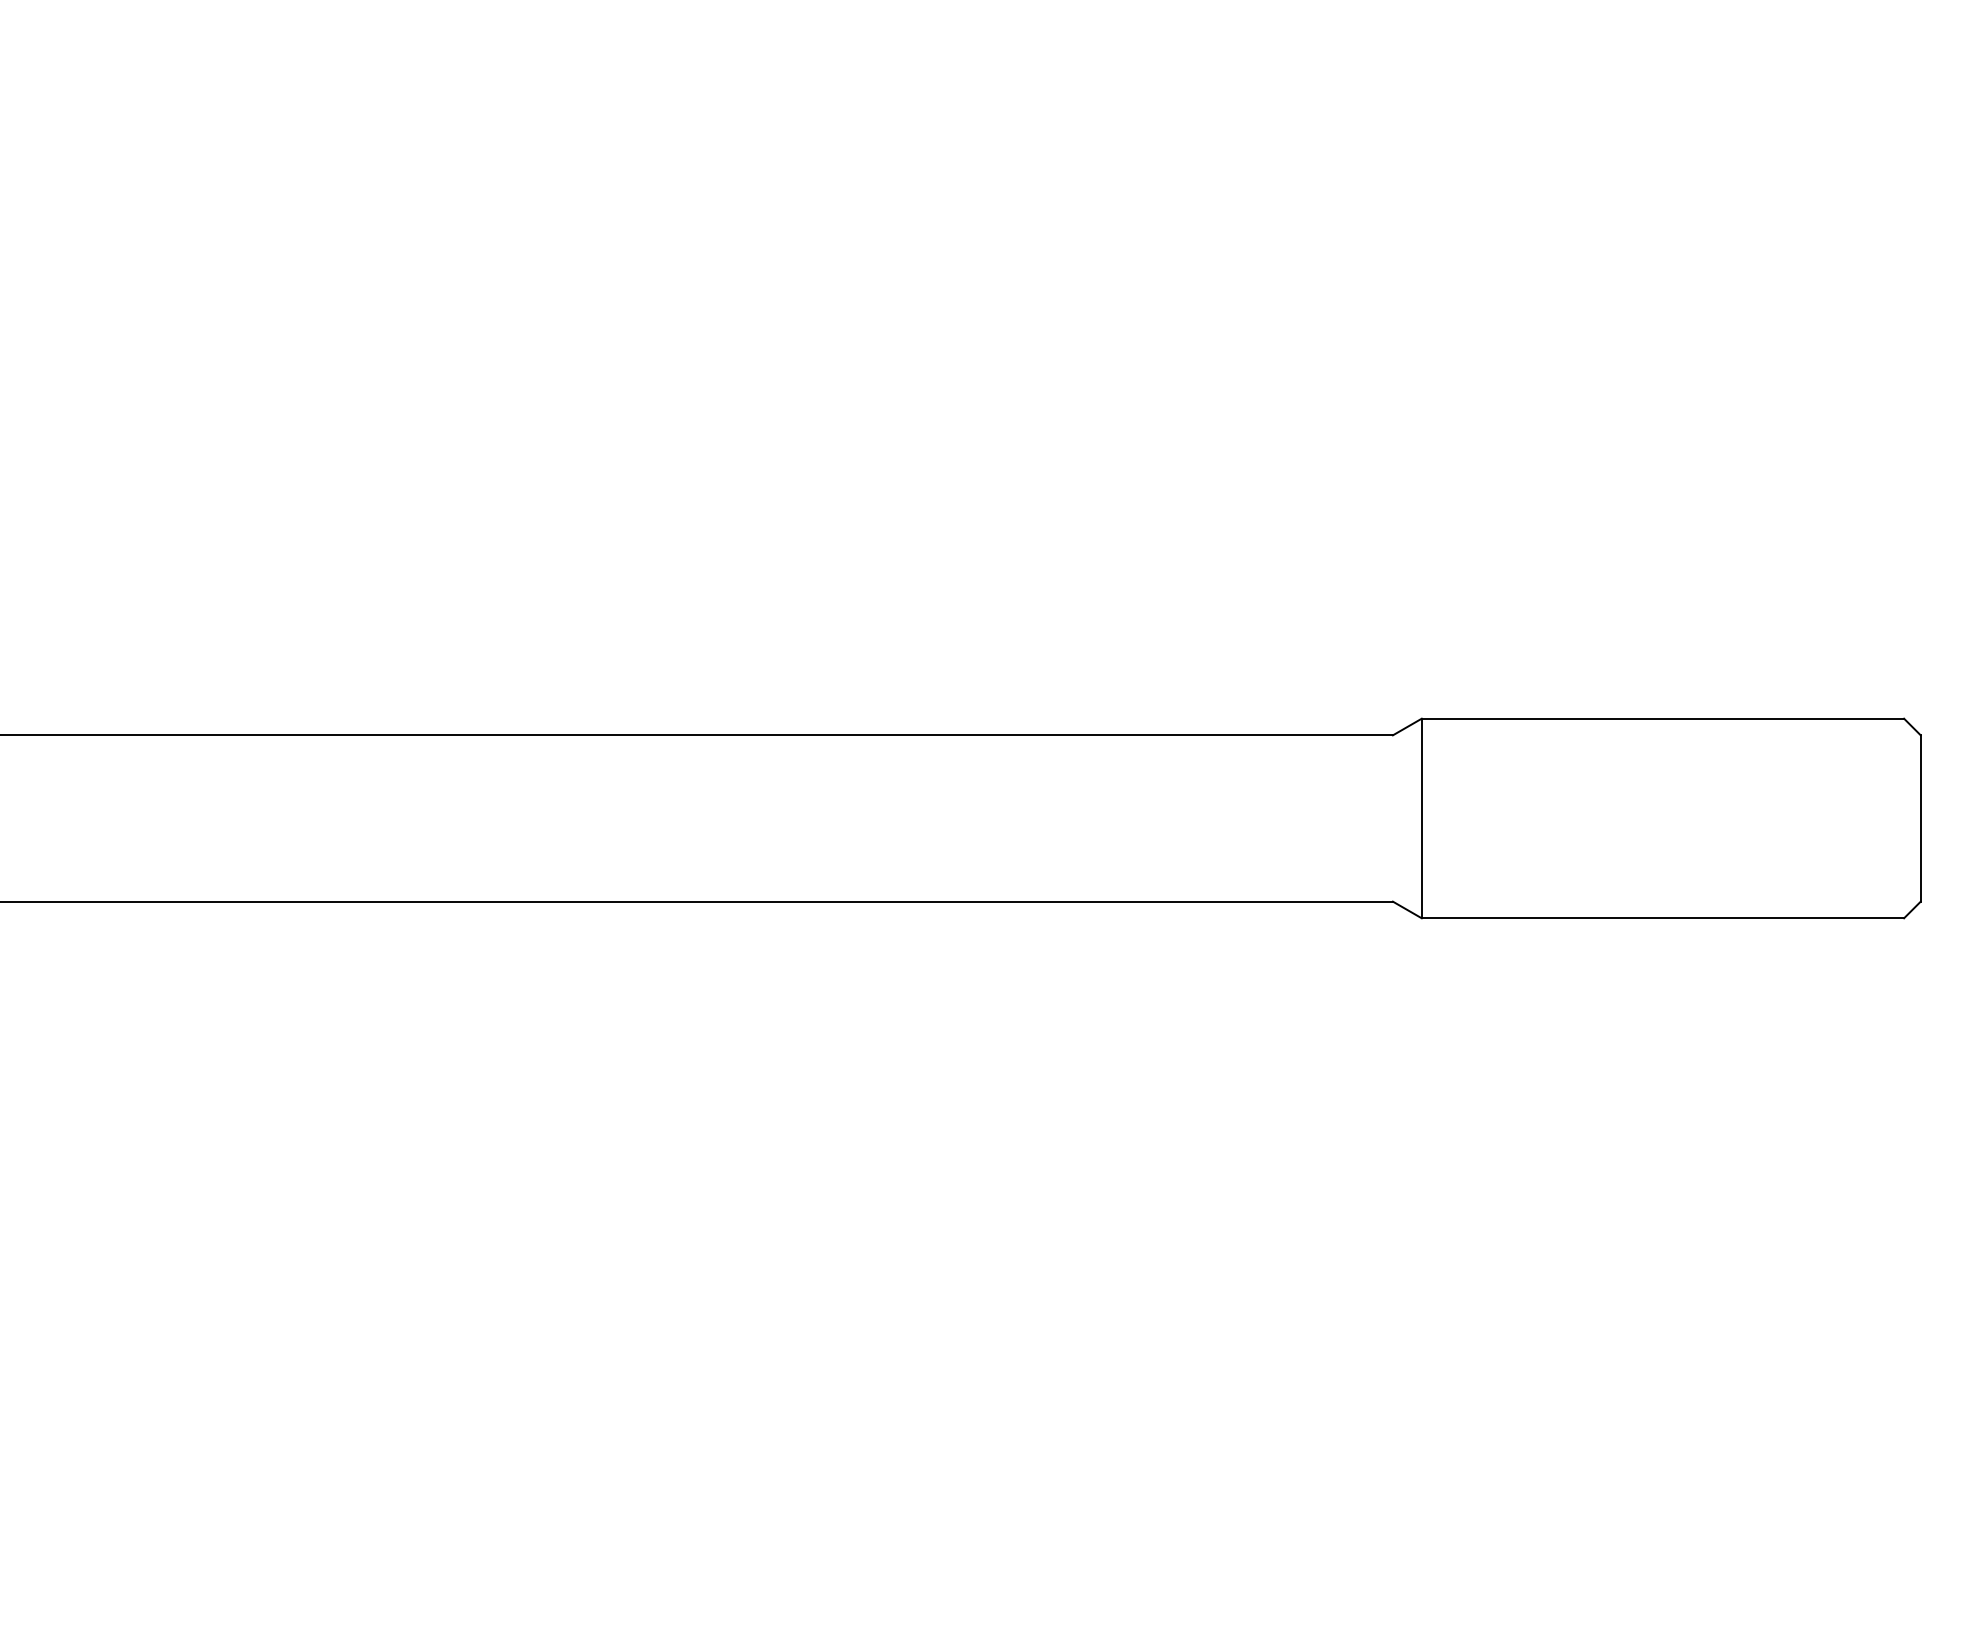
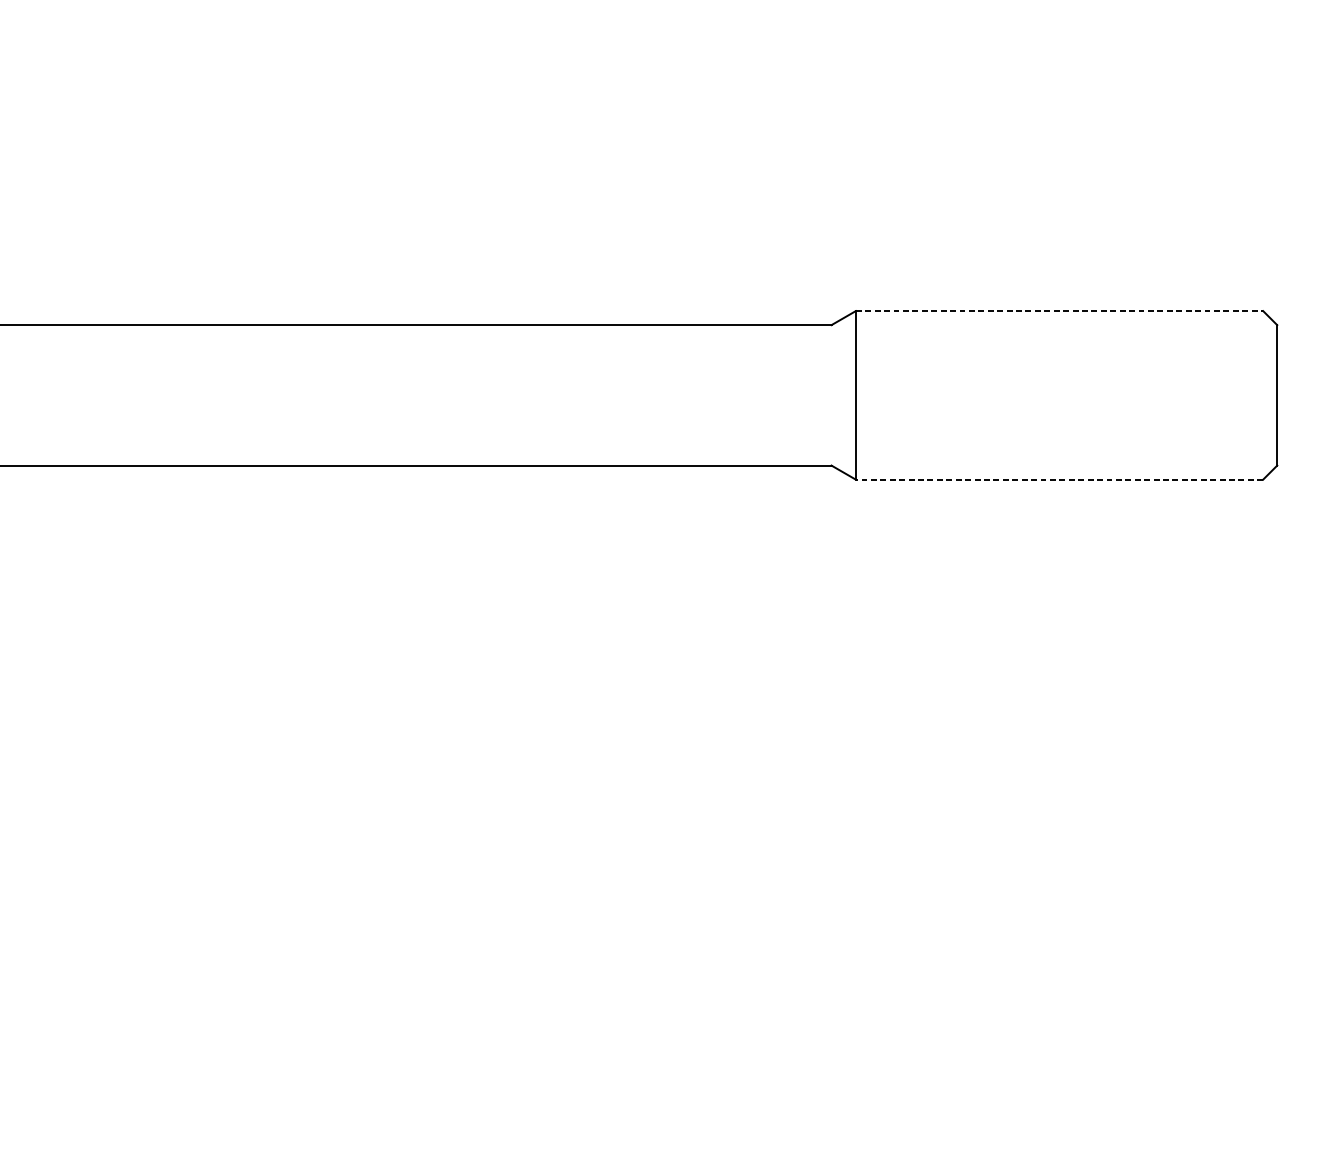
line: (1663, 718) -> (1060, 310), solid -> dashed
line: (1662, 918) -> (1059, 479), solid -> dashed

